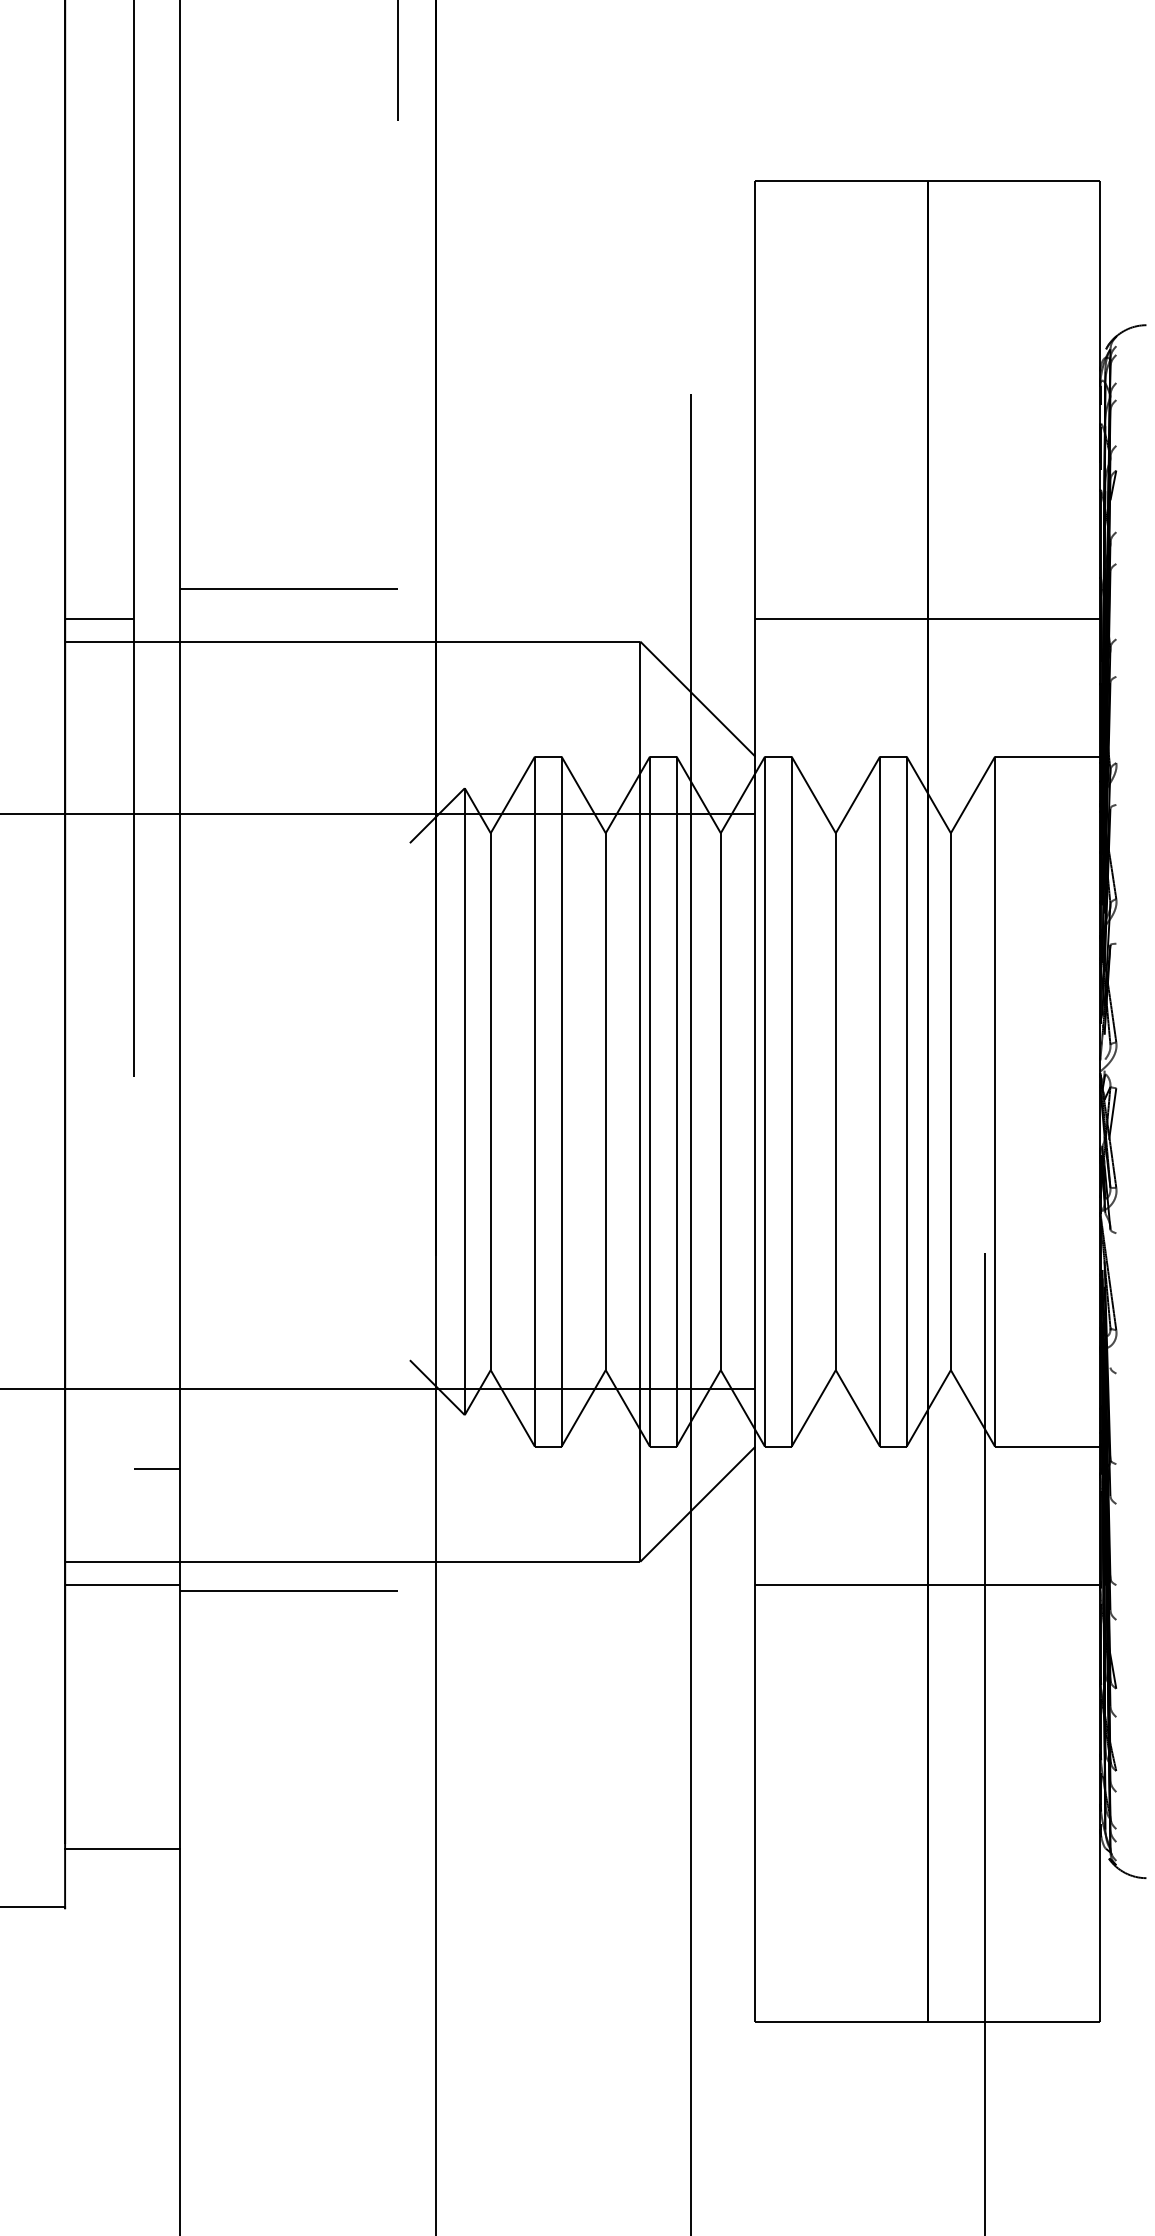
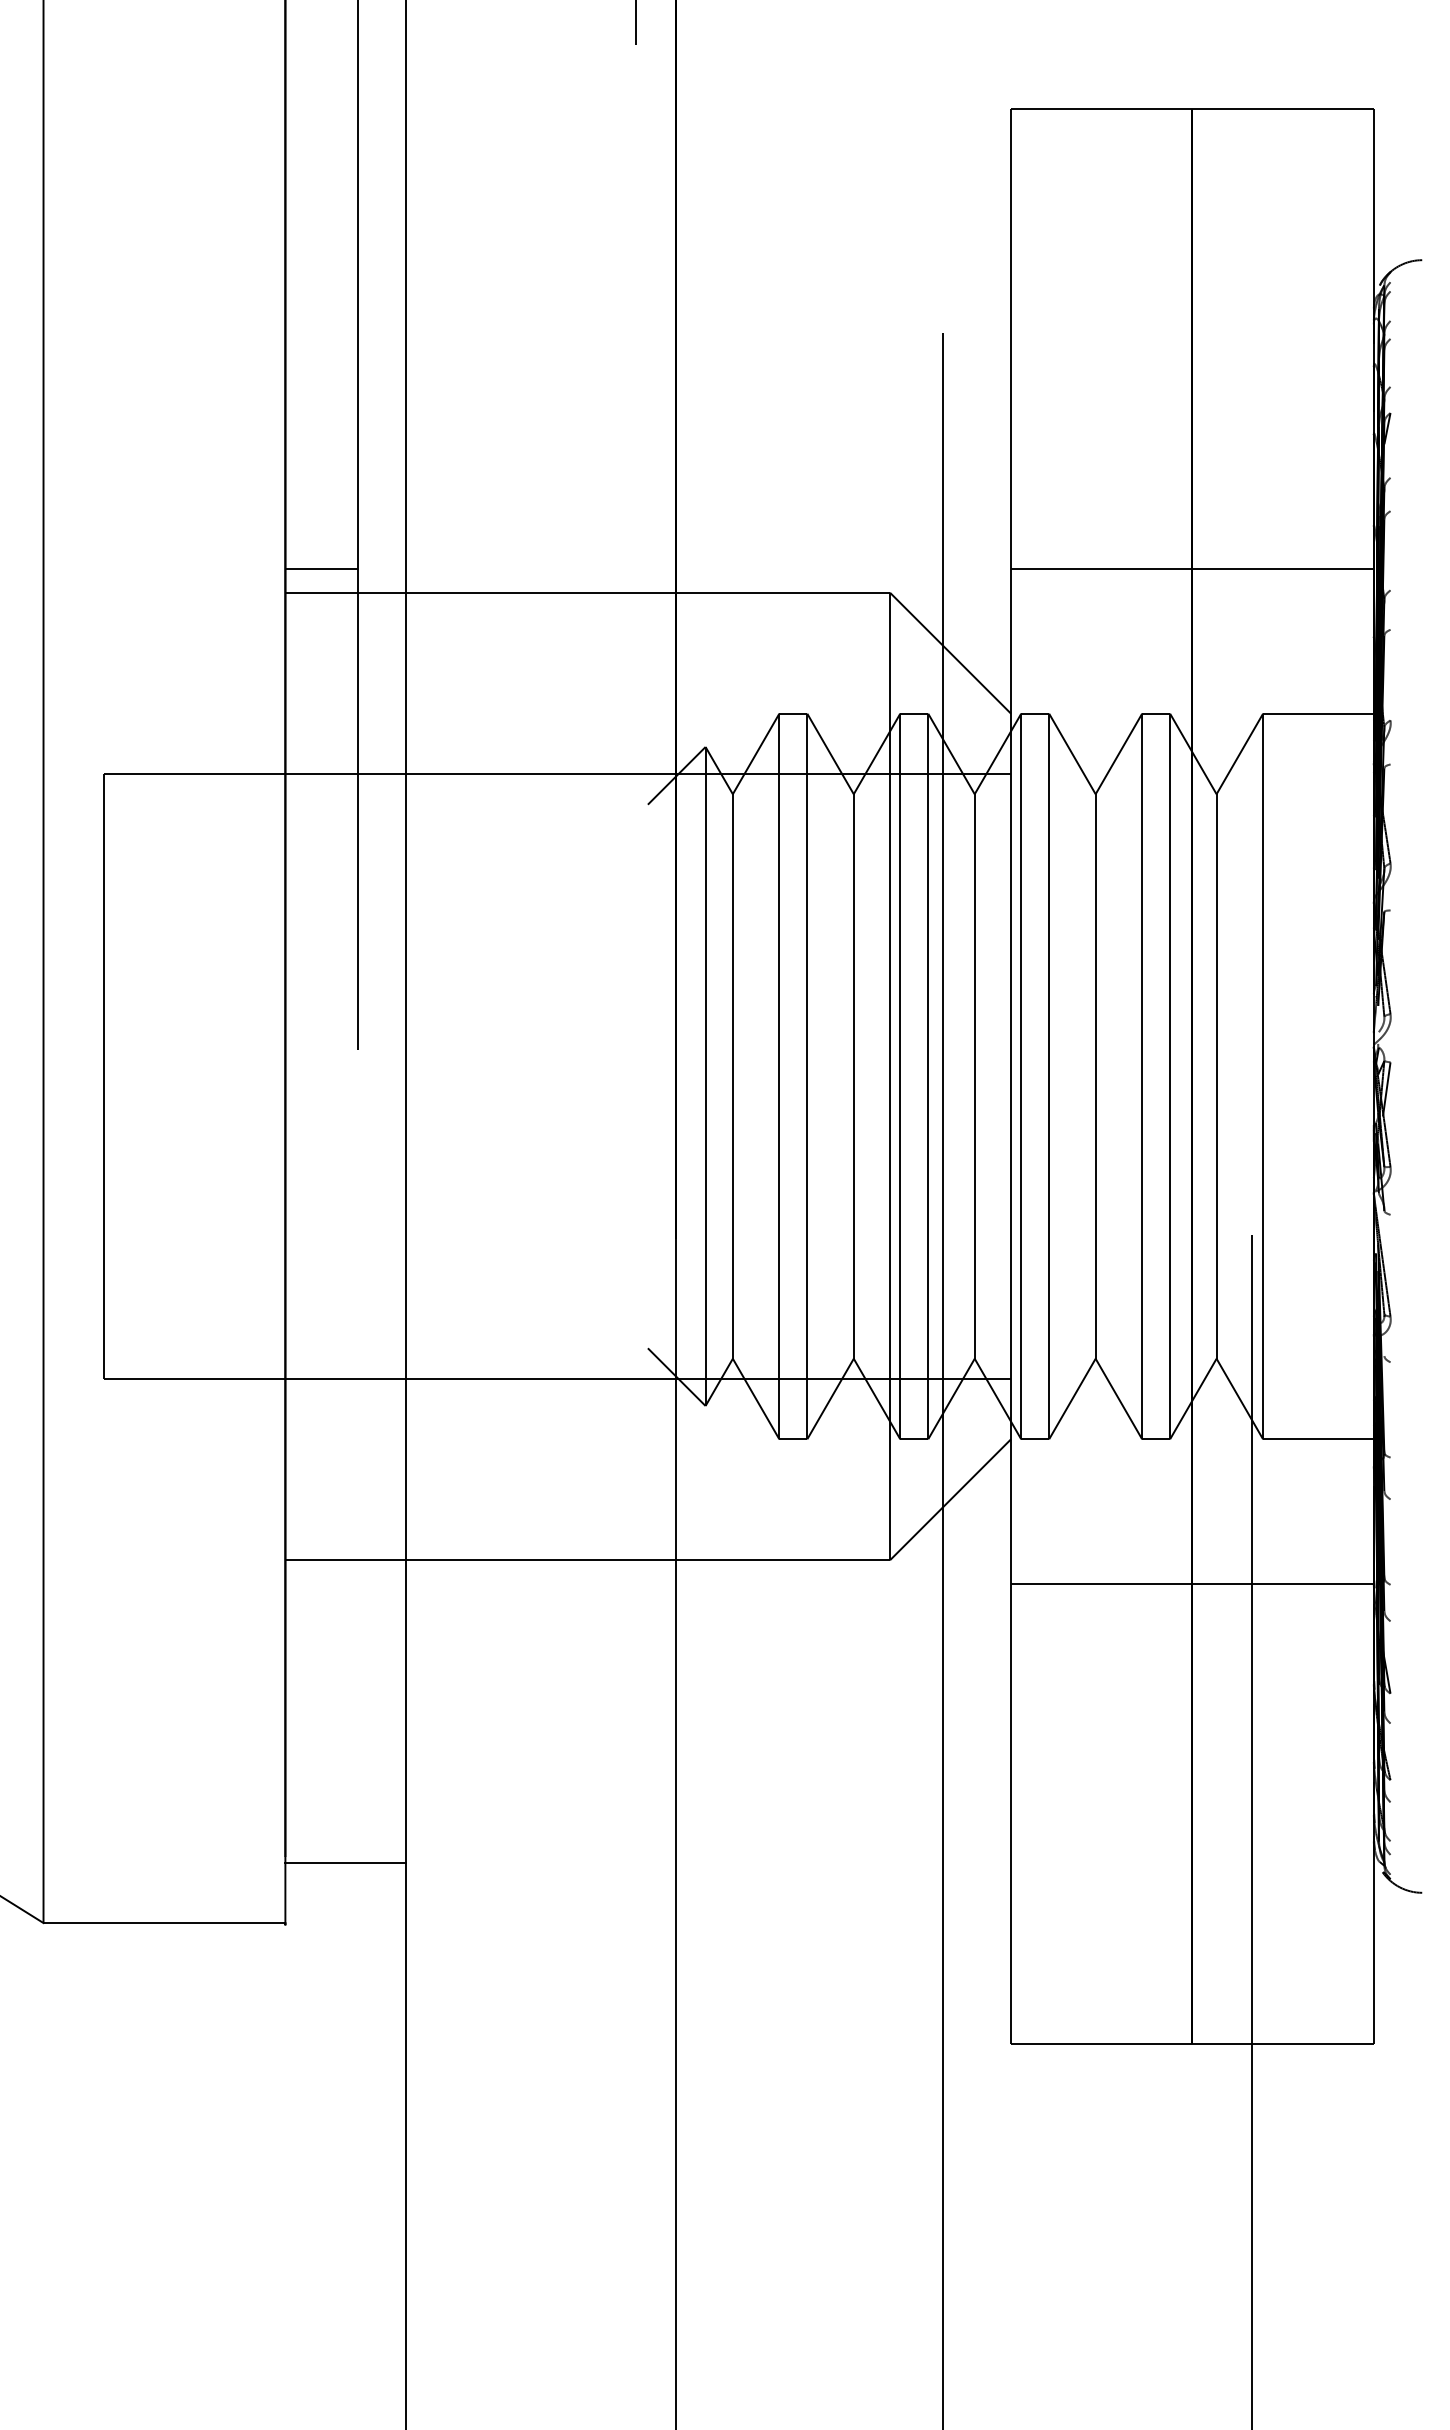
line: (288, 588) -> (520, 537), removed
line: (156, 1468) -> (381, 1462), removed
line: (122, 1584) -> (345, 1584), removed
line: (288, 1590) -> (520, 1590), removed

